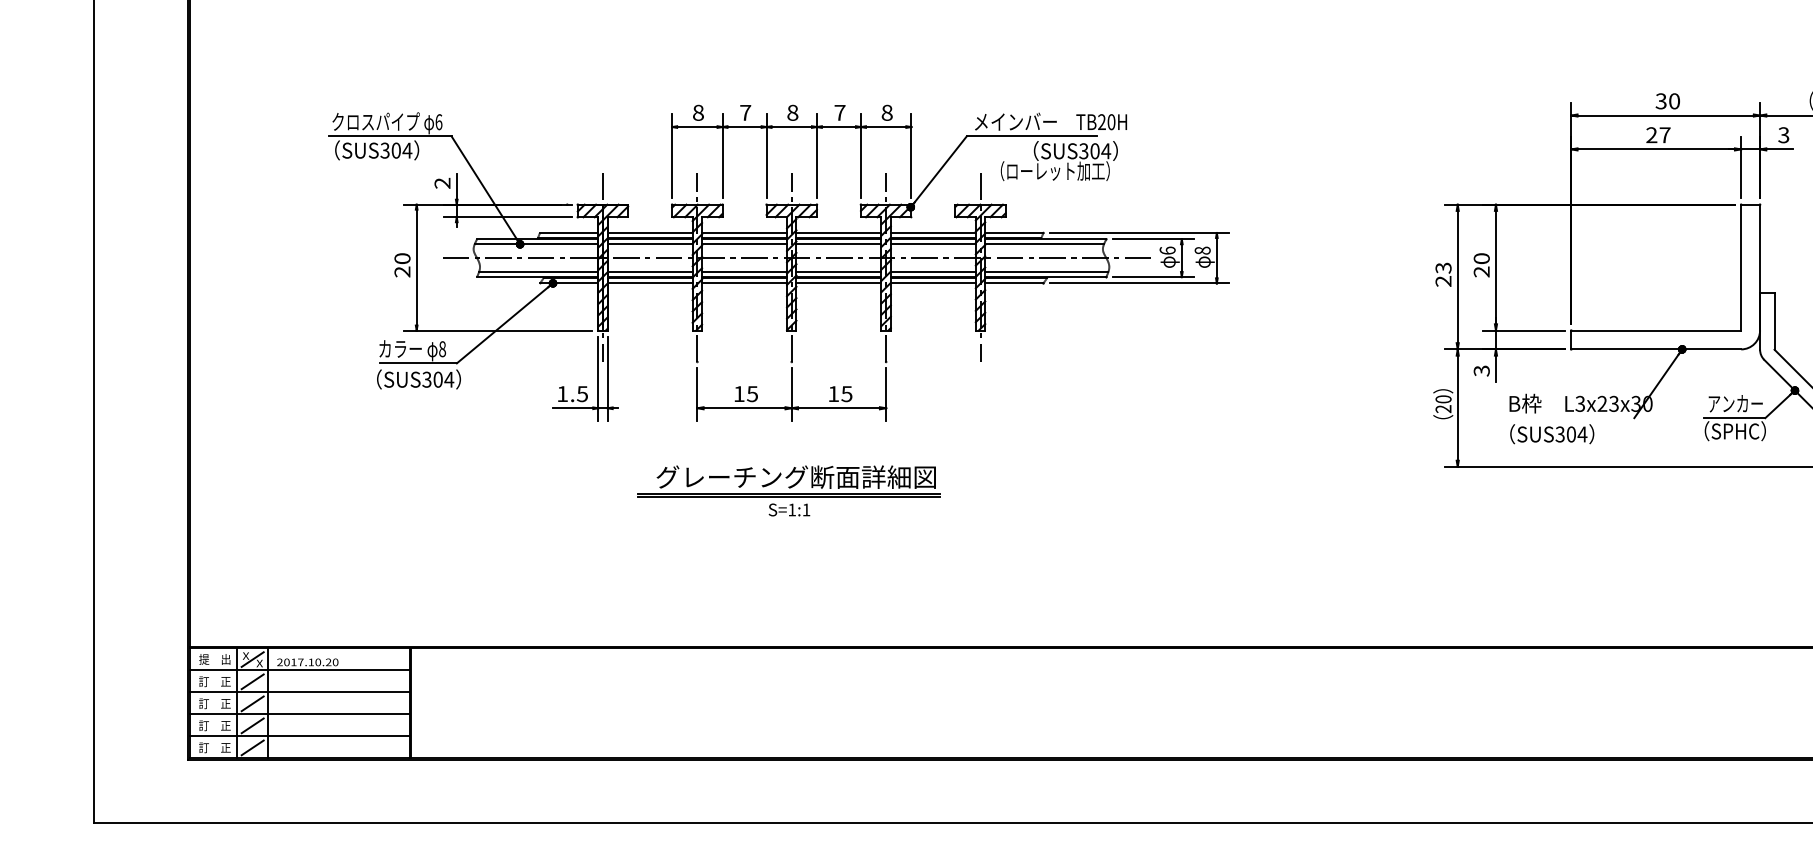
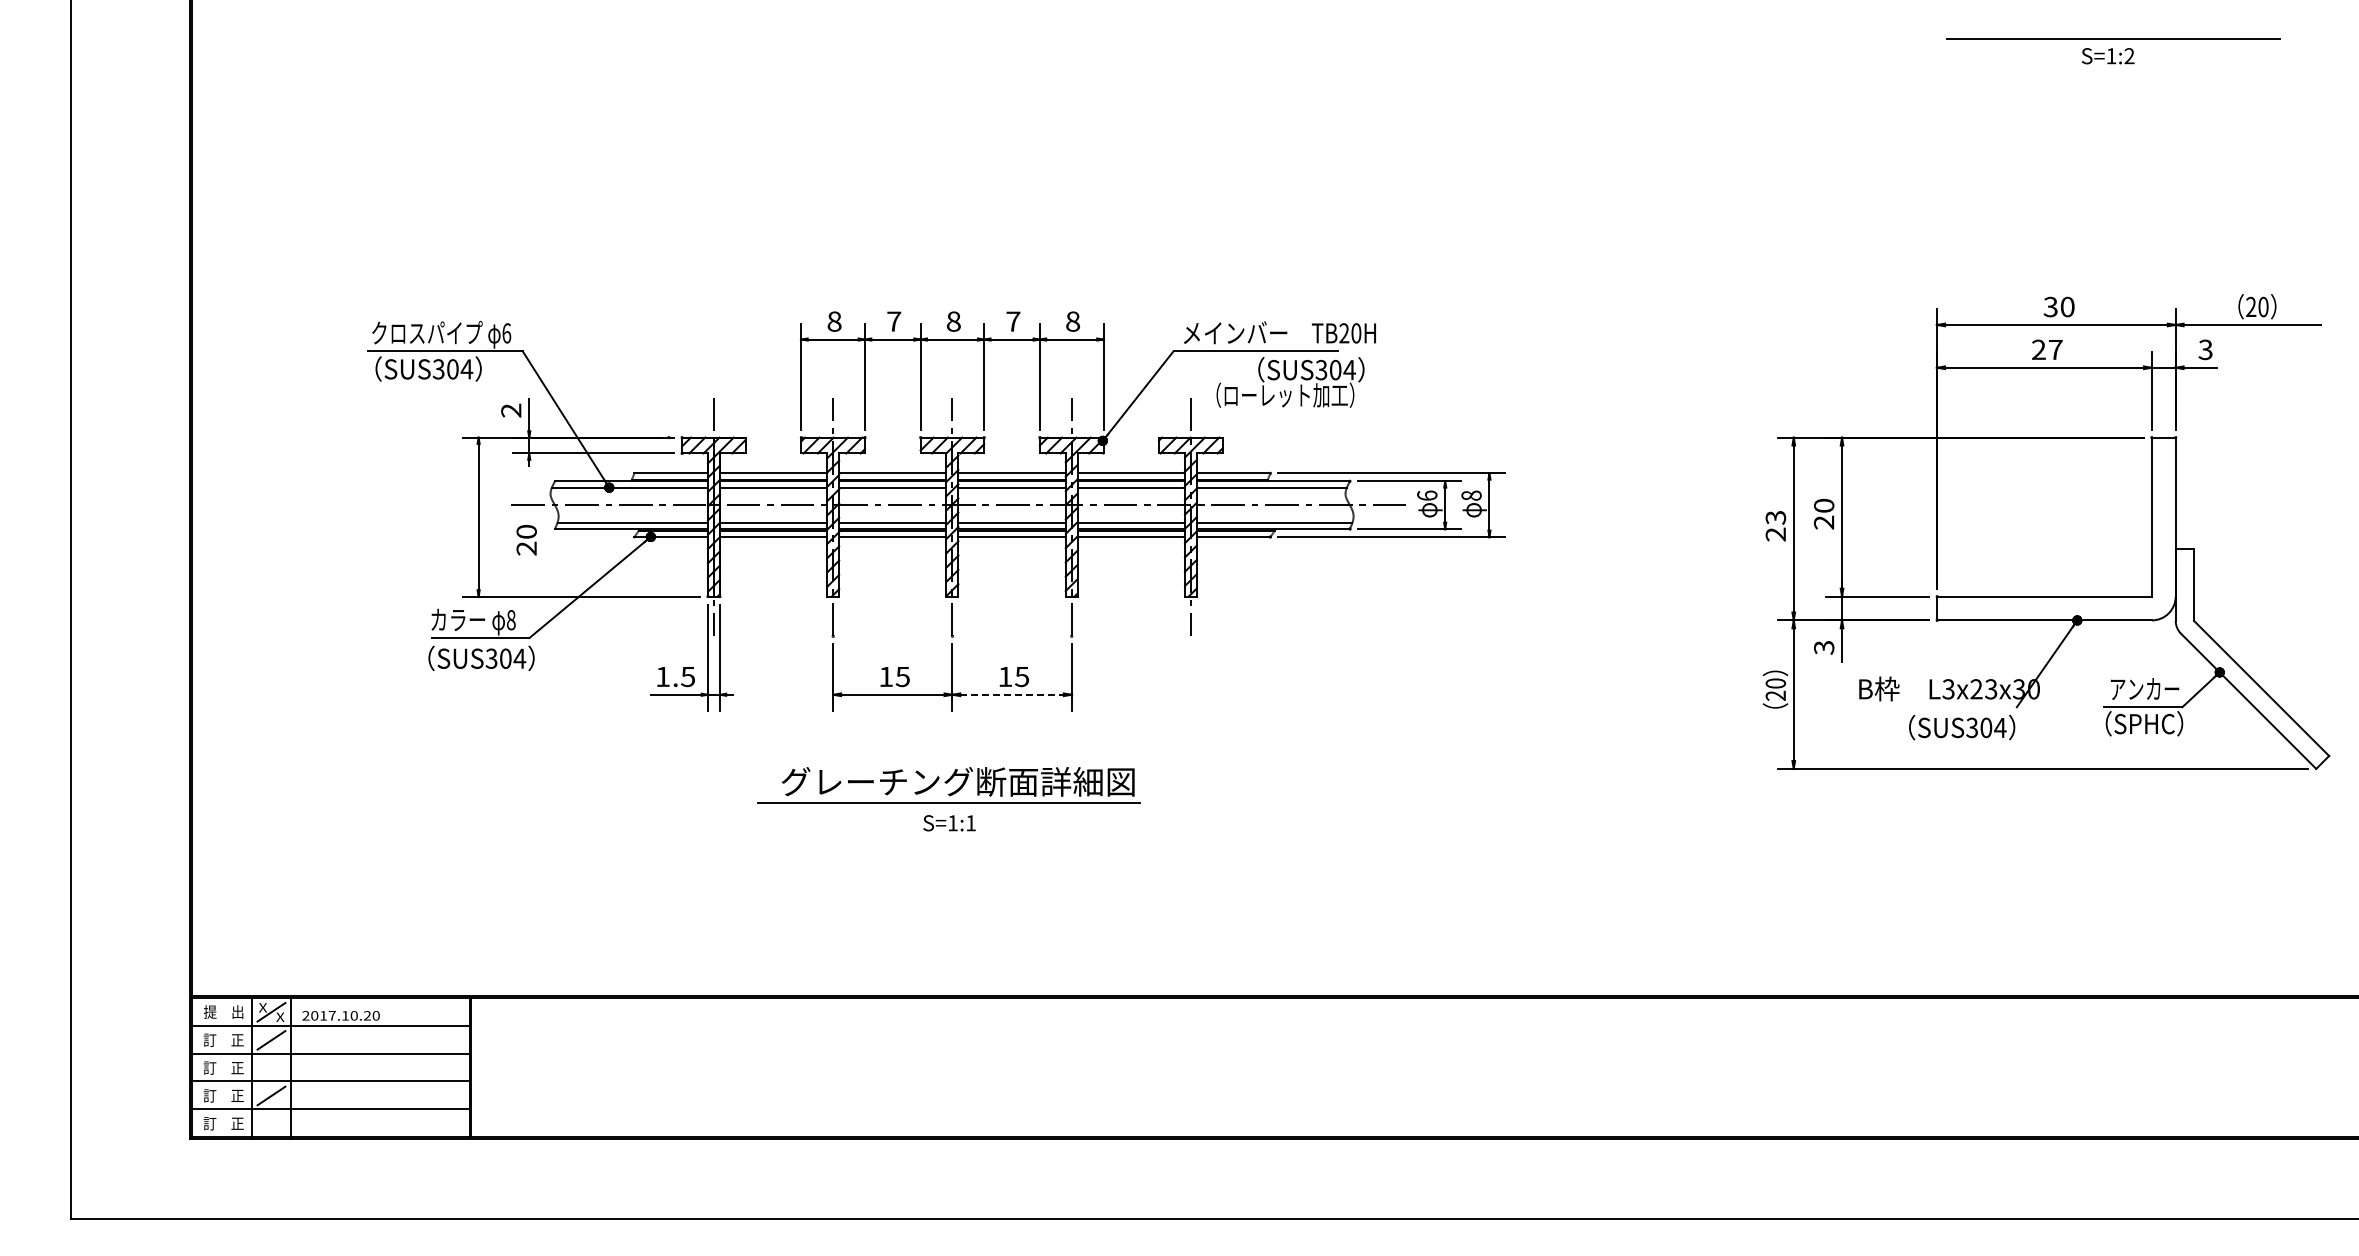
text: (402, 265) -> (526, 540), moved
line: (839, 408) -> (1012, 694), solid -> dashed
text: (1552, 434) -> (1962, 727), moved
line: (789, 497) -> (949, 807), removed
line: (252, 703) -> (271, 1067), removed
line: (252, 747) -> (271, 1123), removed

